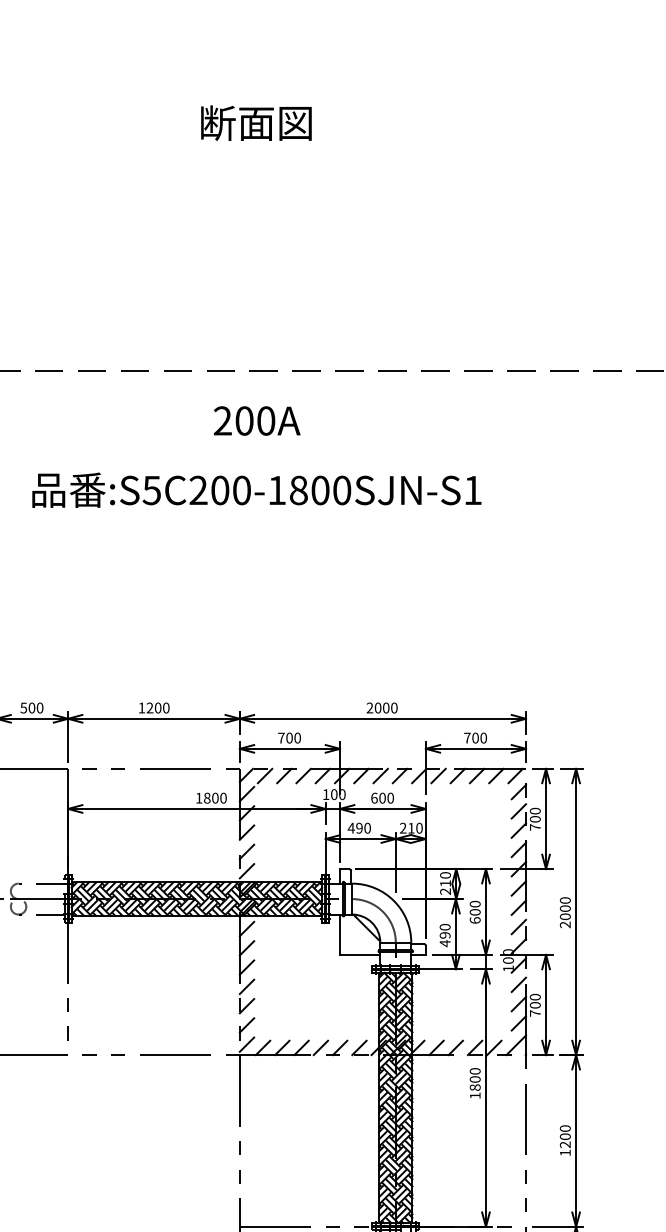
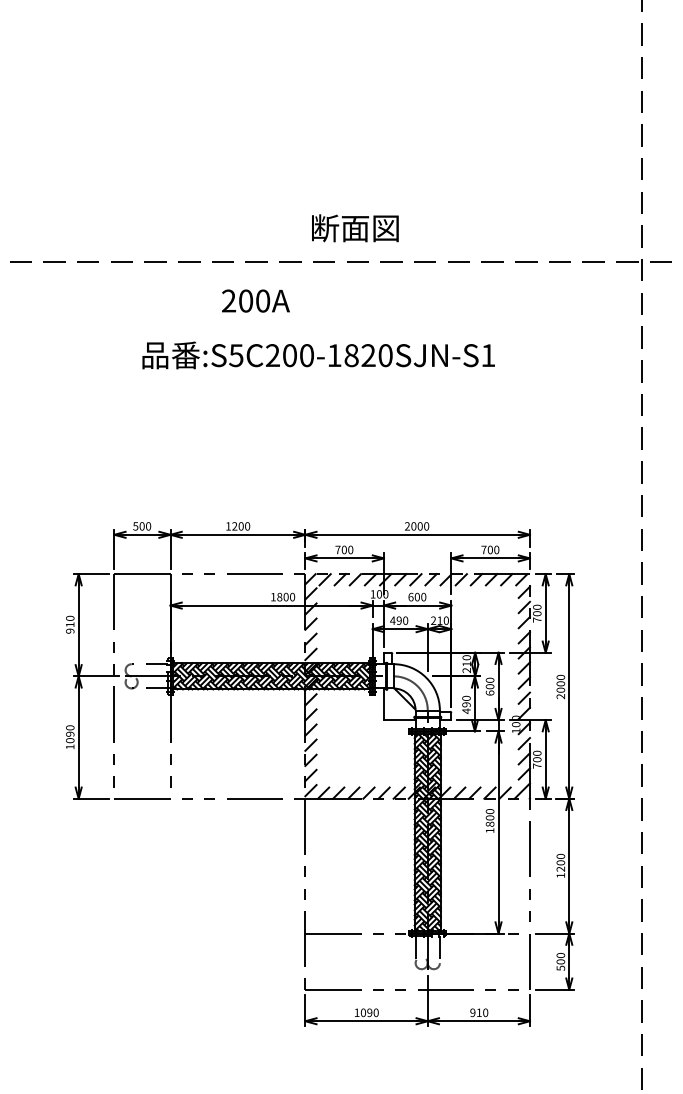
text: (256, 123) -> (355, 228), moved
text: (256, 420) -> (255, 300), moved
text: (320, 490) -> (368, 355), :S5C200-1800SJN-S1 -> :S5C200-1820SJN-S1

